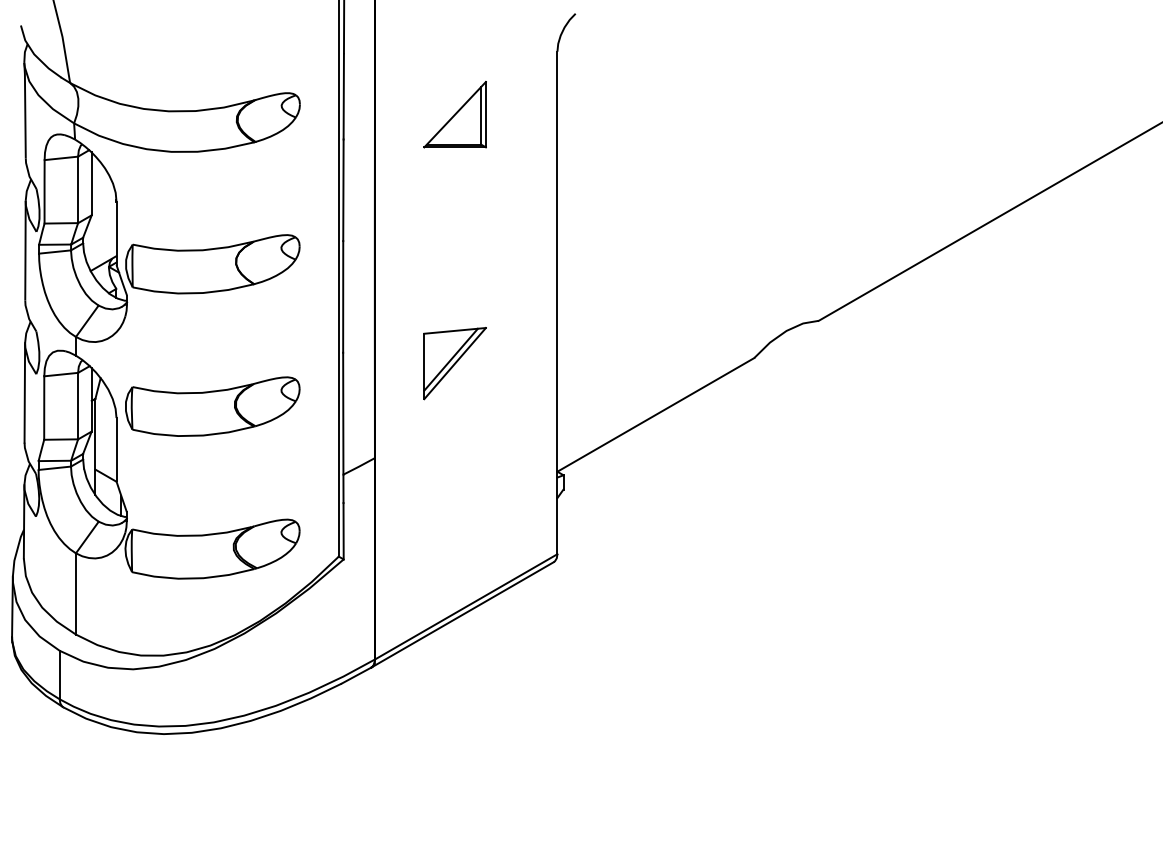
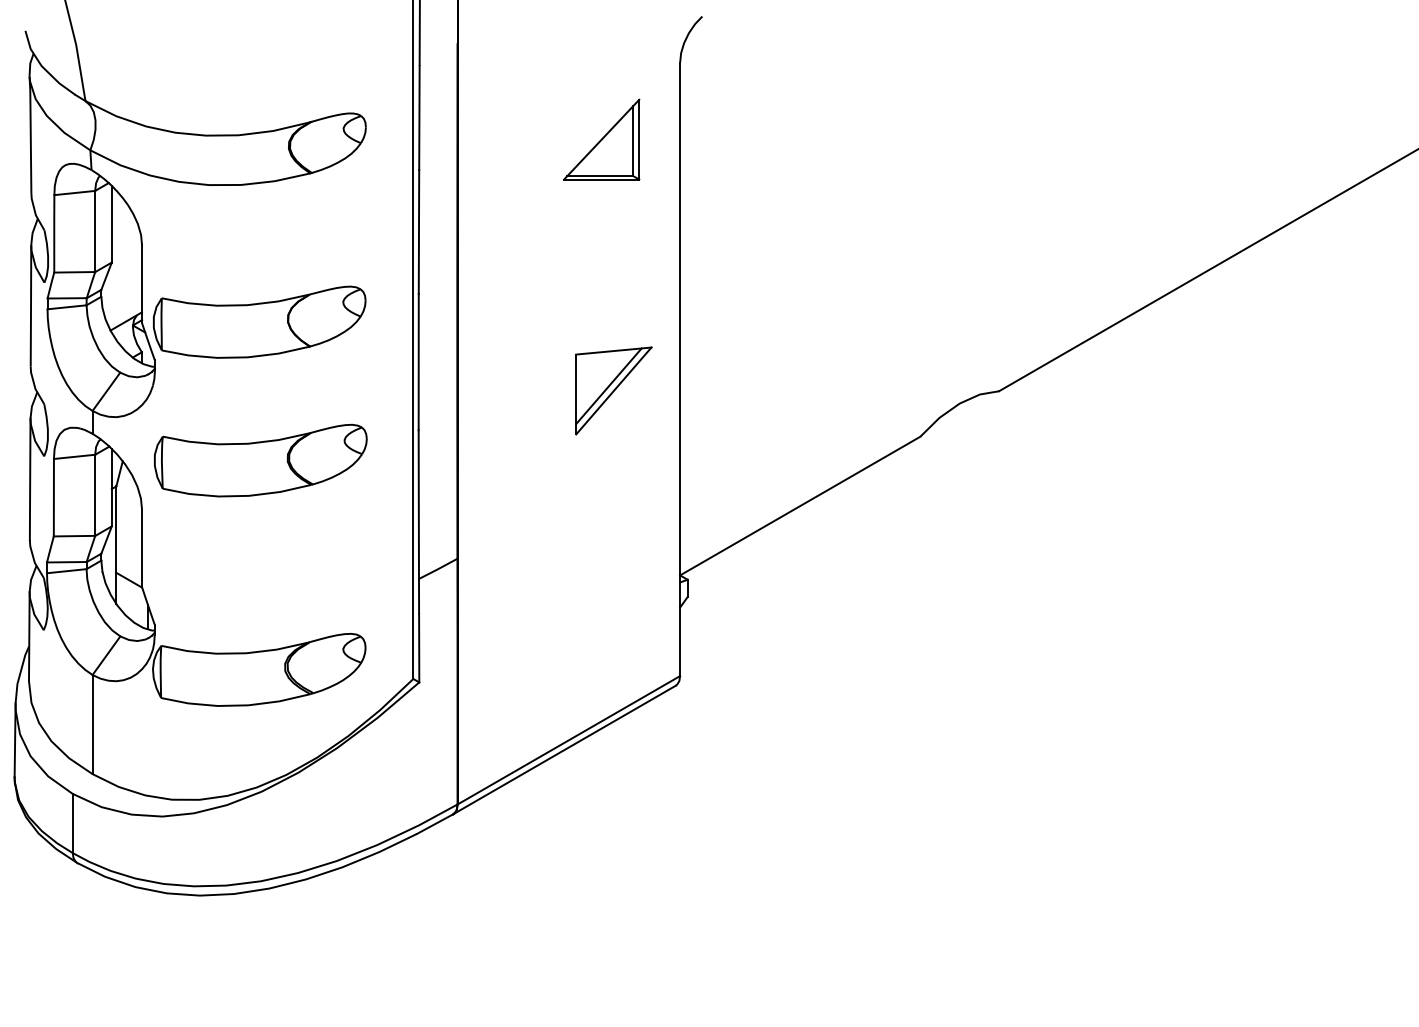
part: (454, 114) -> (600, 139), moved
part: (454, 363) -> (613, 390), moved
part: (212, 406) -> (260, 460), moved

